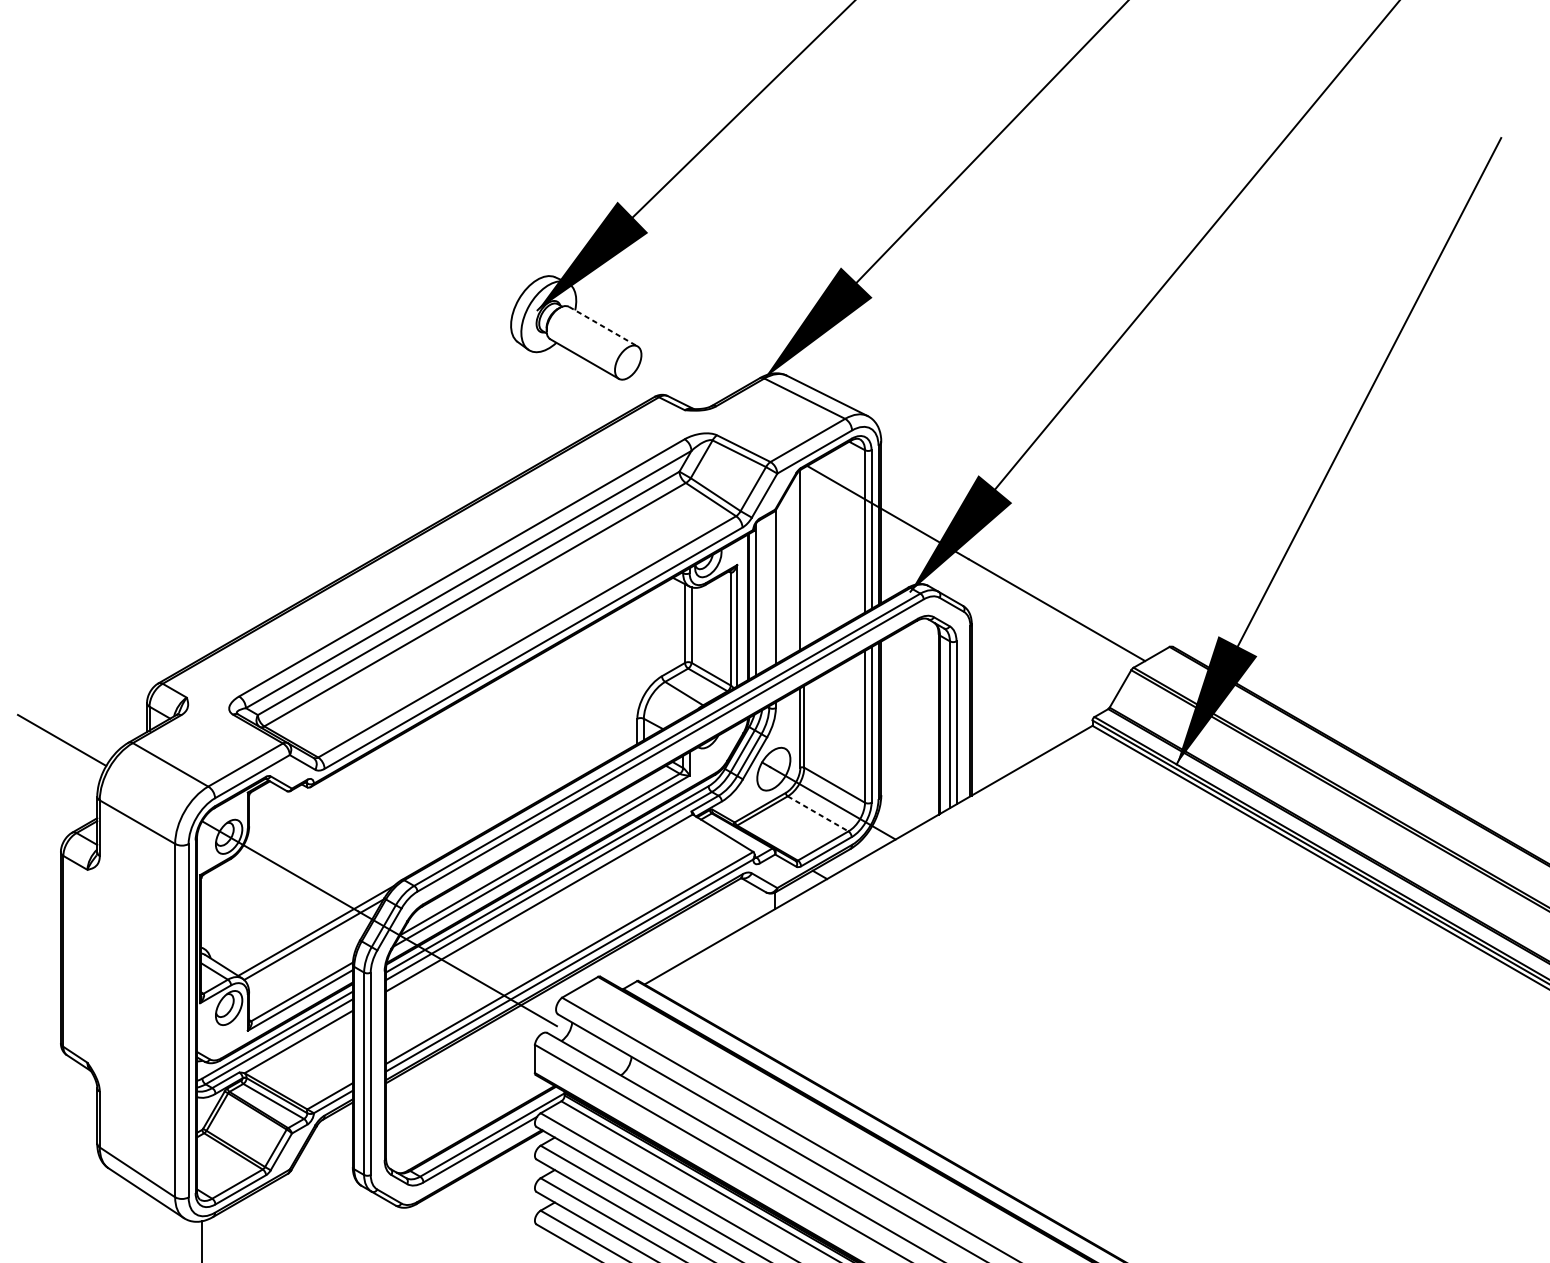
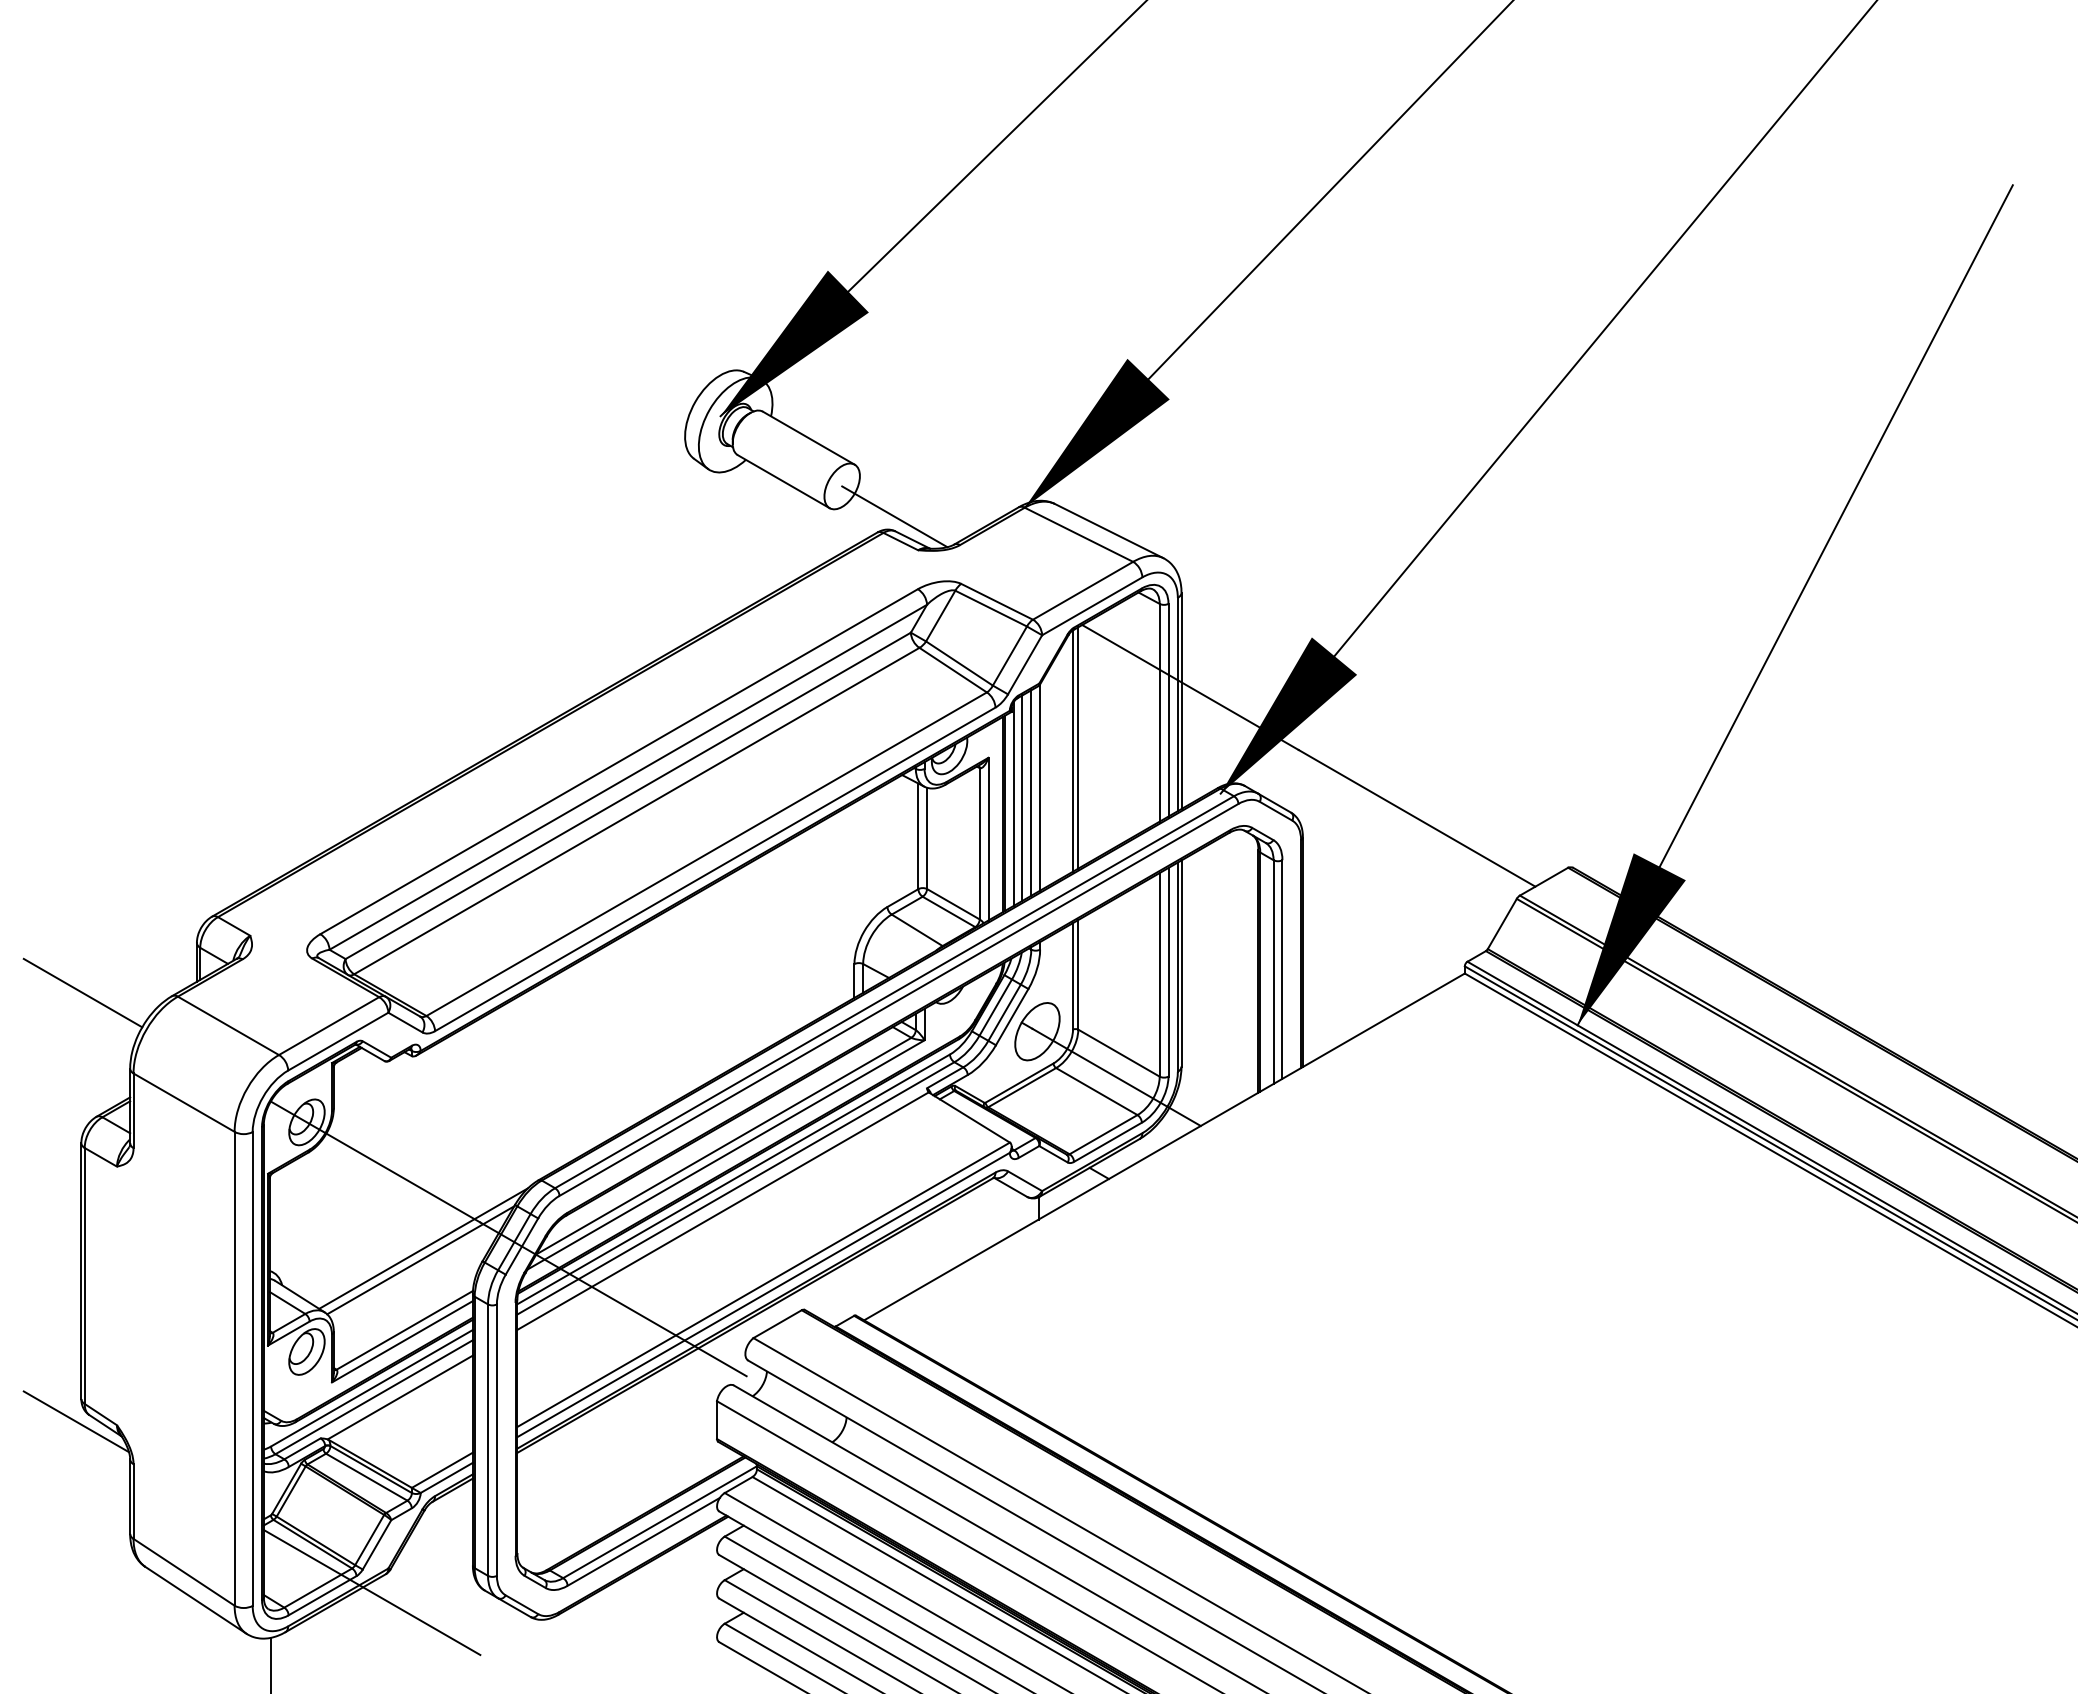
line: (603, 326) -> (808, 438), dashed -> solid
line: (667, 385) -> (894, 516), added
line: (804, 557) -> (1078, 747), added
line: (769, 590) -> (1031, 792), added
line: (762, 594) -> (1022, 797), added
line: (817, 813) -> (1096, 1091), dashed -> solid
line: (57, 1059) -> (76, 1421), added
line: (277, 1187) -> (371, 1592), added

